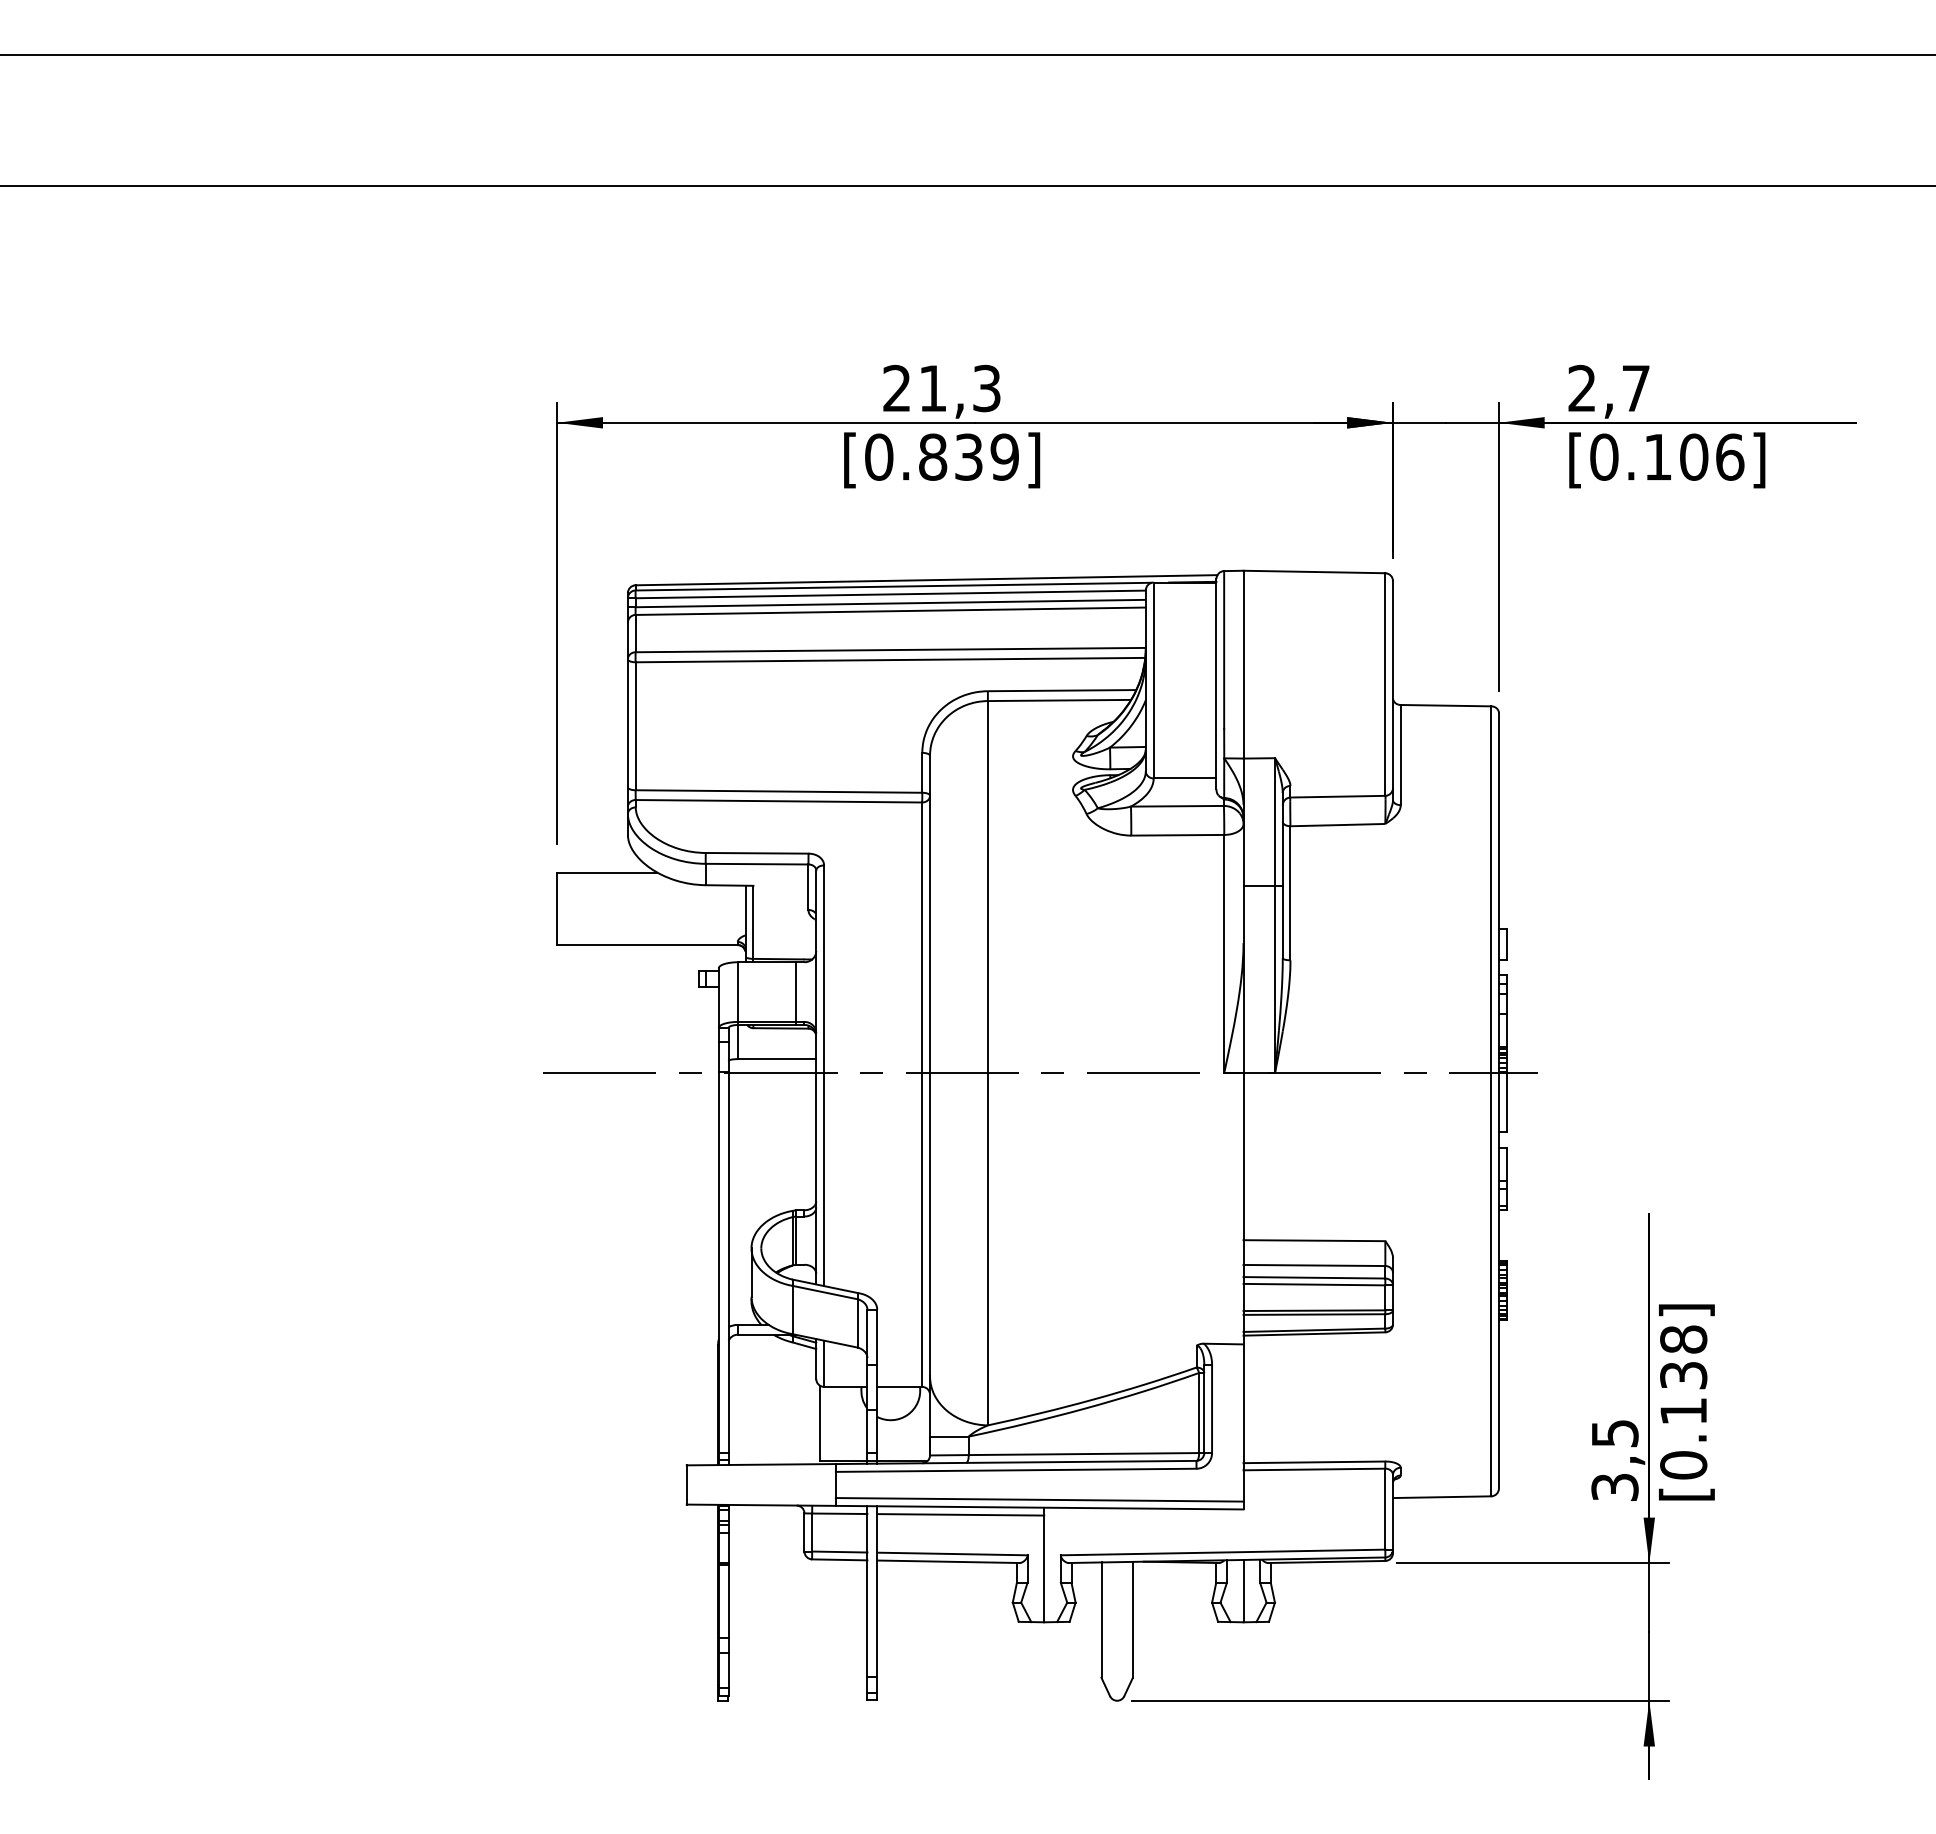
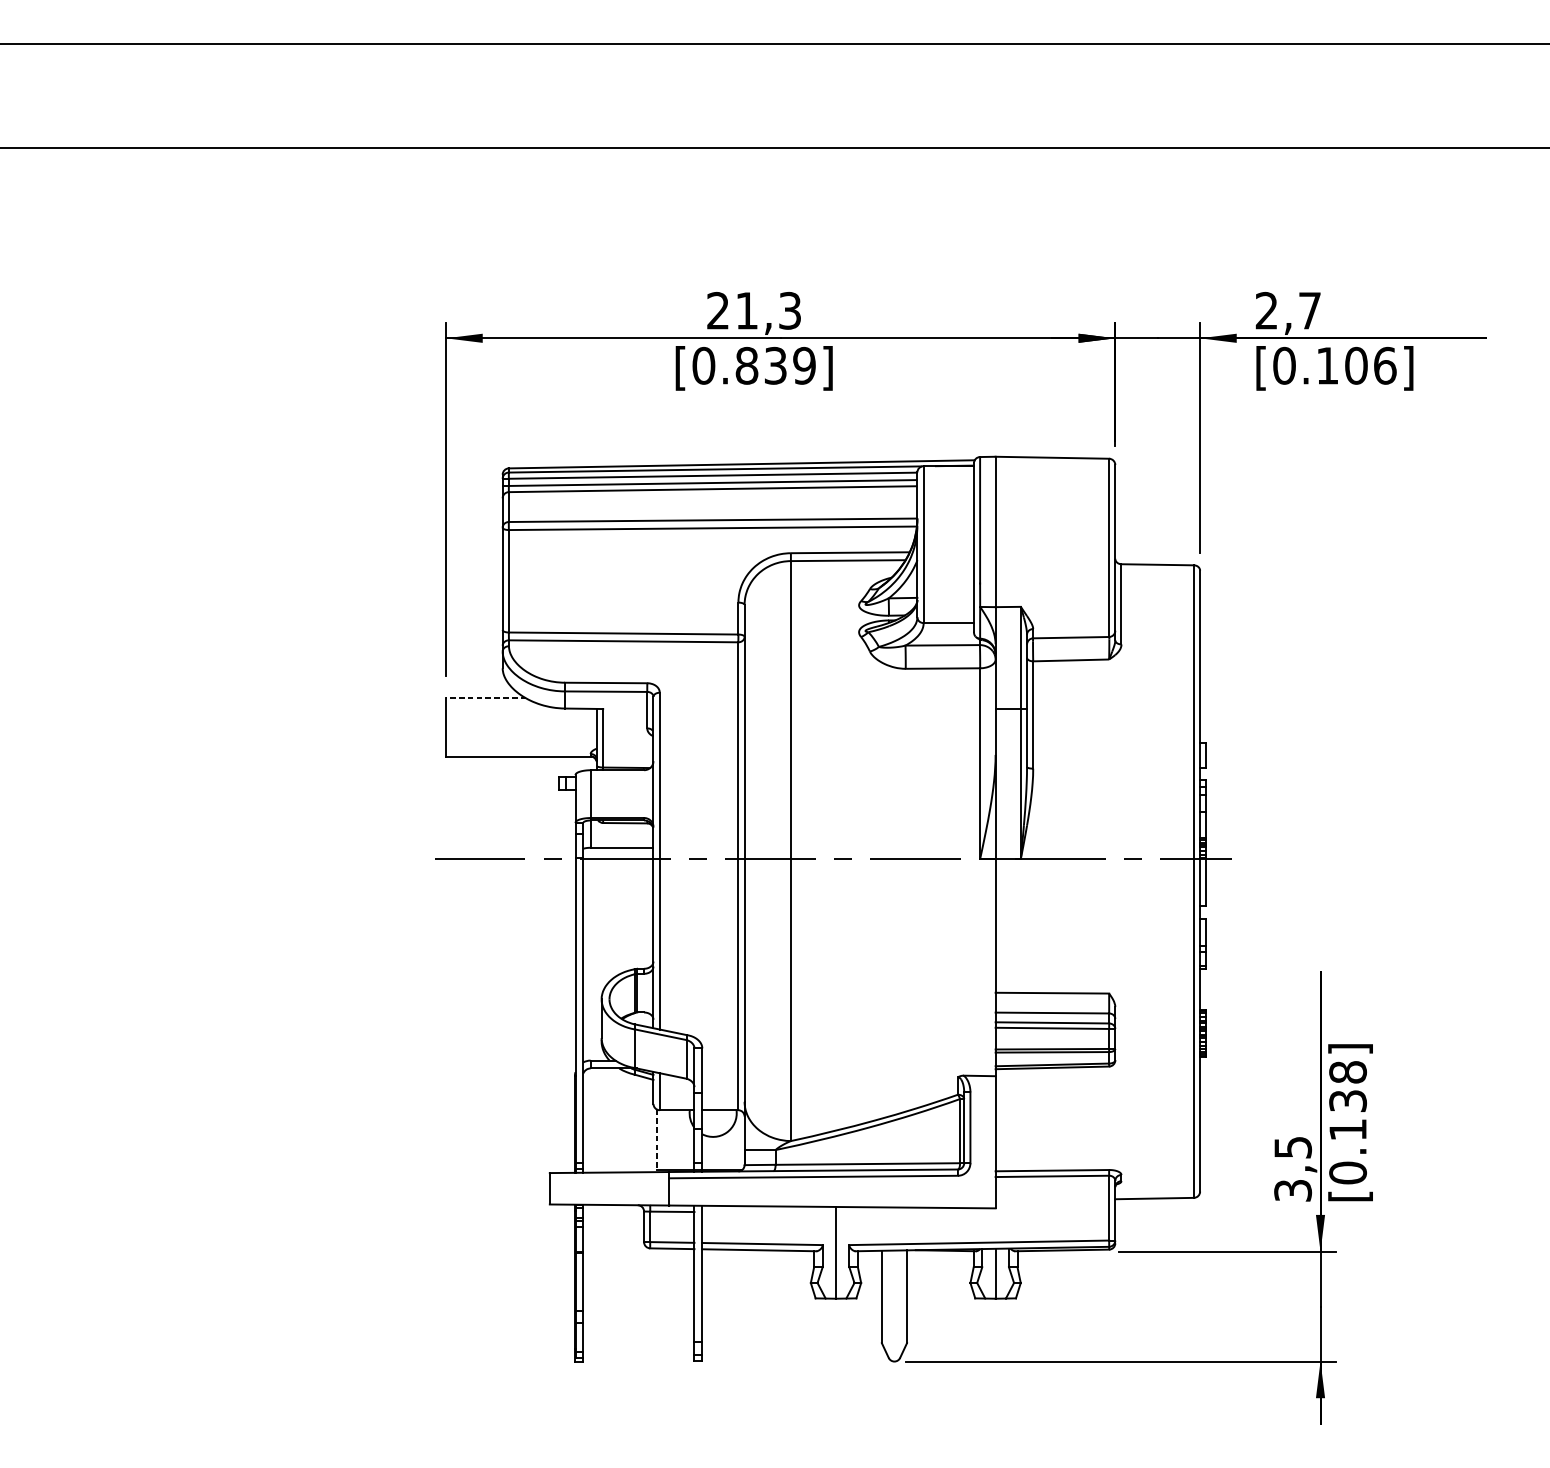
line: (606, 872) -> (485, 698), solid -> dashed
line: (795, 993) -> (636, 795), removed
line: (820, 1423) -> (656, 1139), solid -> dashed
line: (1039, 1499) -> (832, 1200), removed
line: (960, 1514) -> (768, 1212), removed

